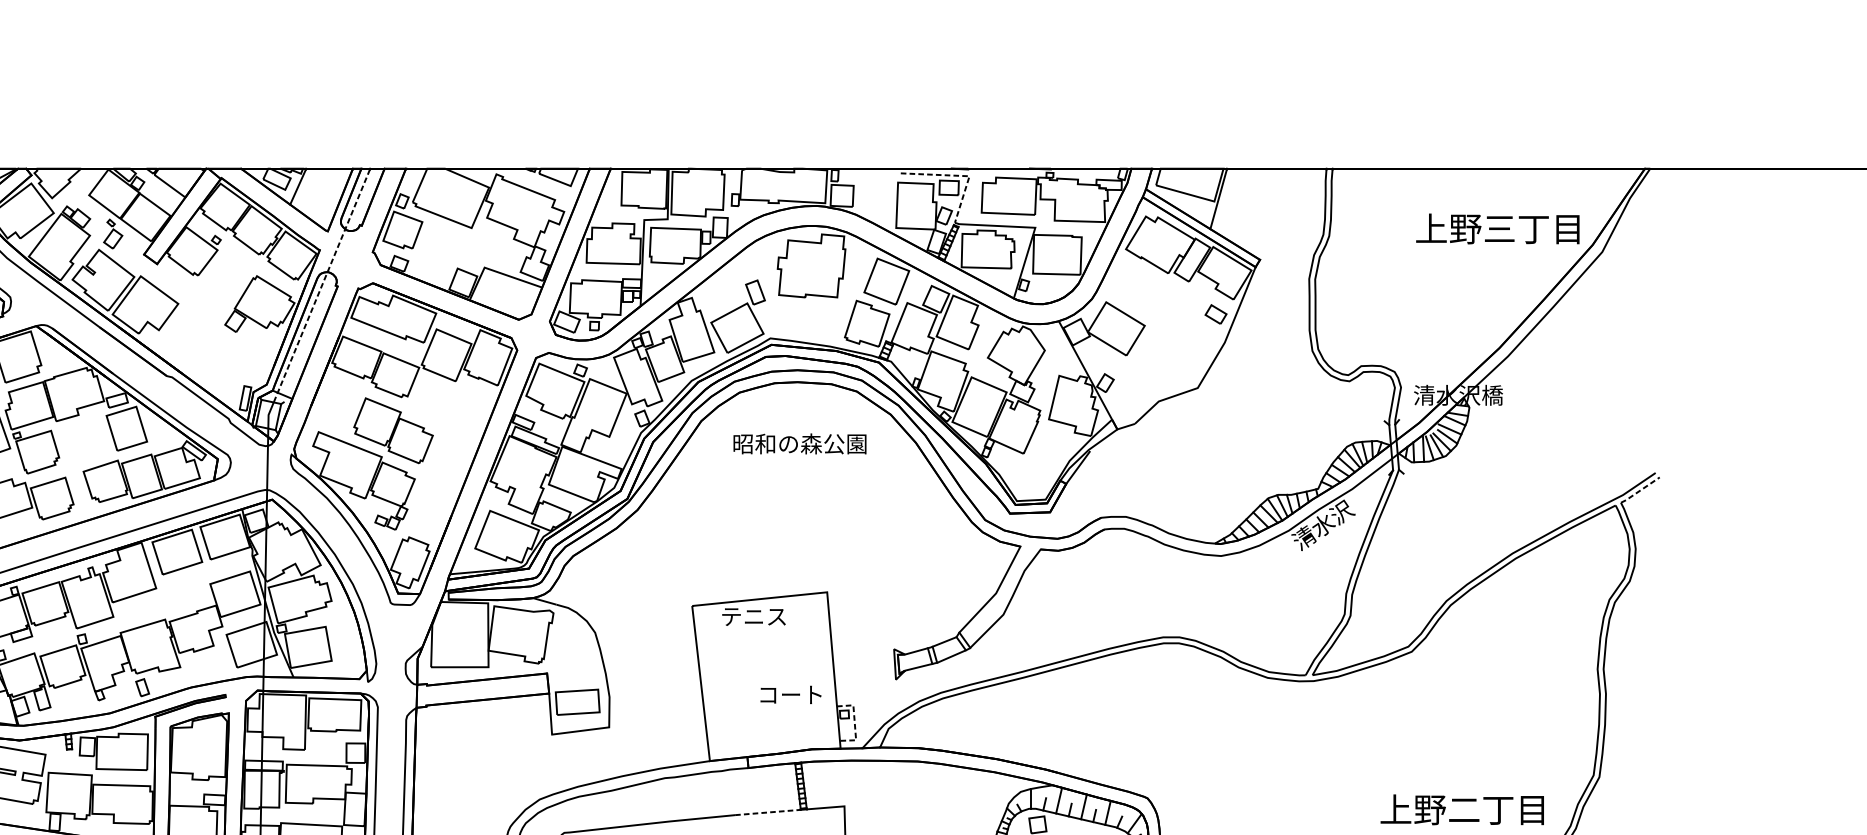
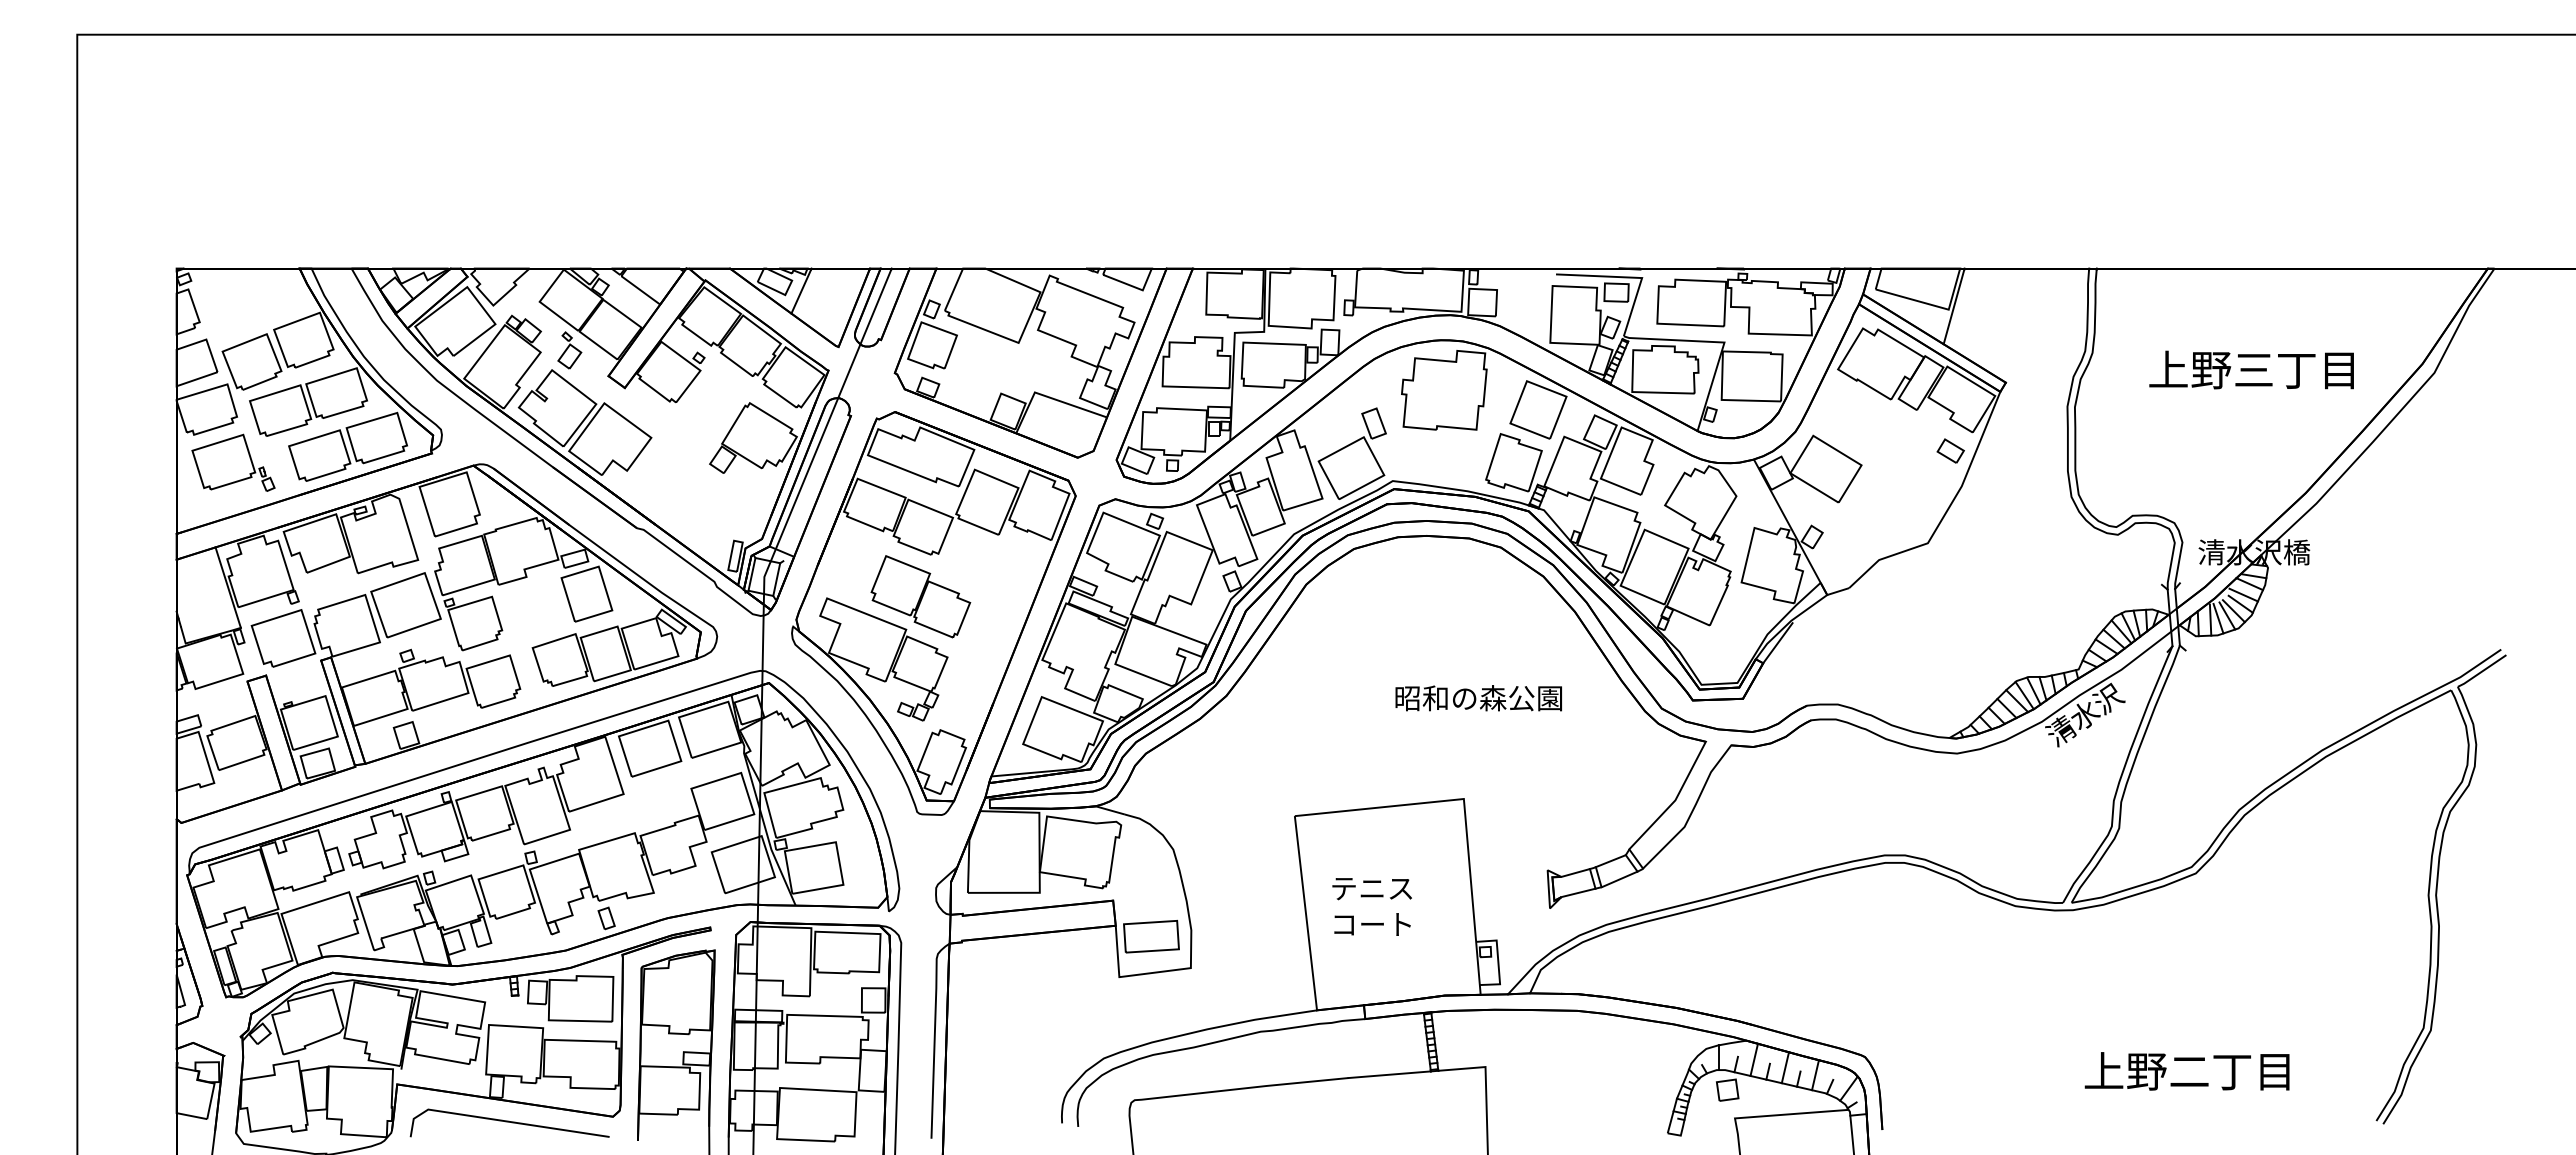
line: (960, 175) -> (1630, 277), dashed -> solid
text: (1497, 228) -> (2251, 369), moved
line: (322, 286) -> (831, 415), dashed -> solid
text: (799, 444) -> (1478, 698), moved
line: (1639, 490) -> (2481, 671), dashed -> solid
text: (753, 617) -> (1371, 889), moved
text: (790, 694) -> (1372, 924), moved
line: (854, 722) -> (1498, 962), dashed -> solid
text: (1461, 809) -> (2186, 1071), moved
line: (768, 812) -> (1390, 1074), dashed -> solid

